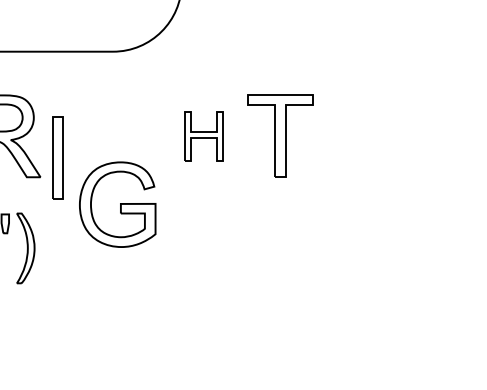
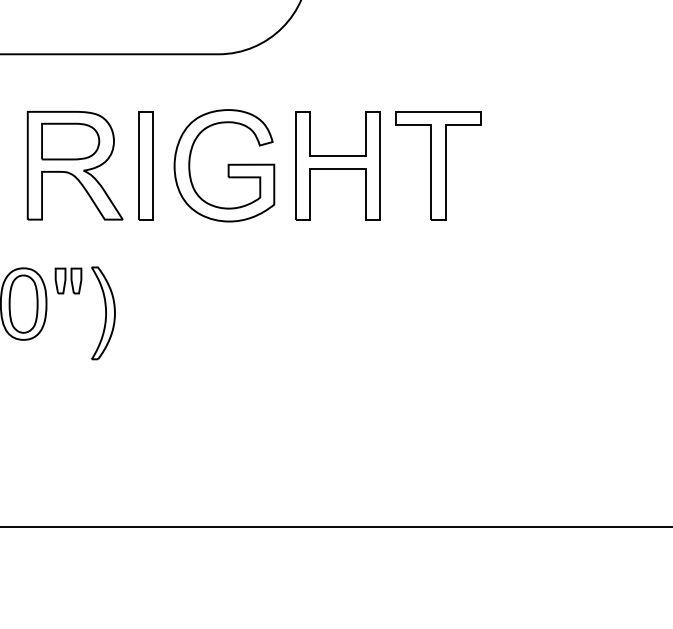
part: (203, 136) -> (337, 165), size x1.67
part: (57, 158) -> (145, 165), moved
part: (117, 204) -> (224, 165), moved

